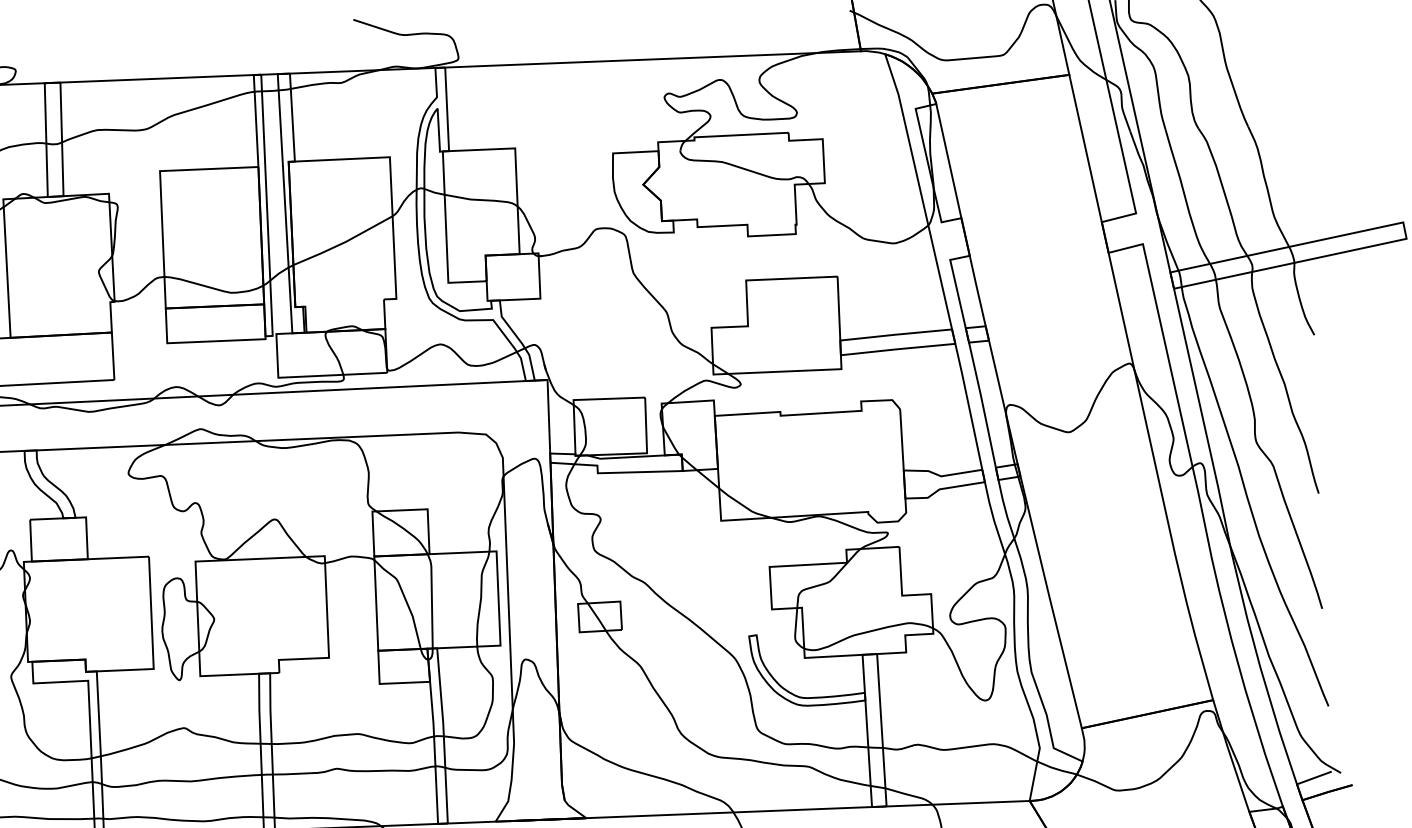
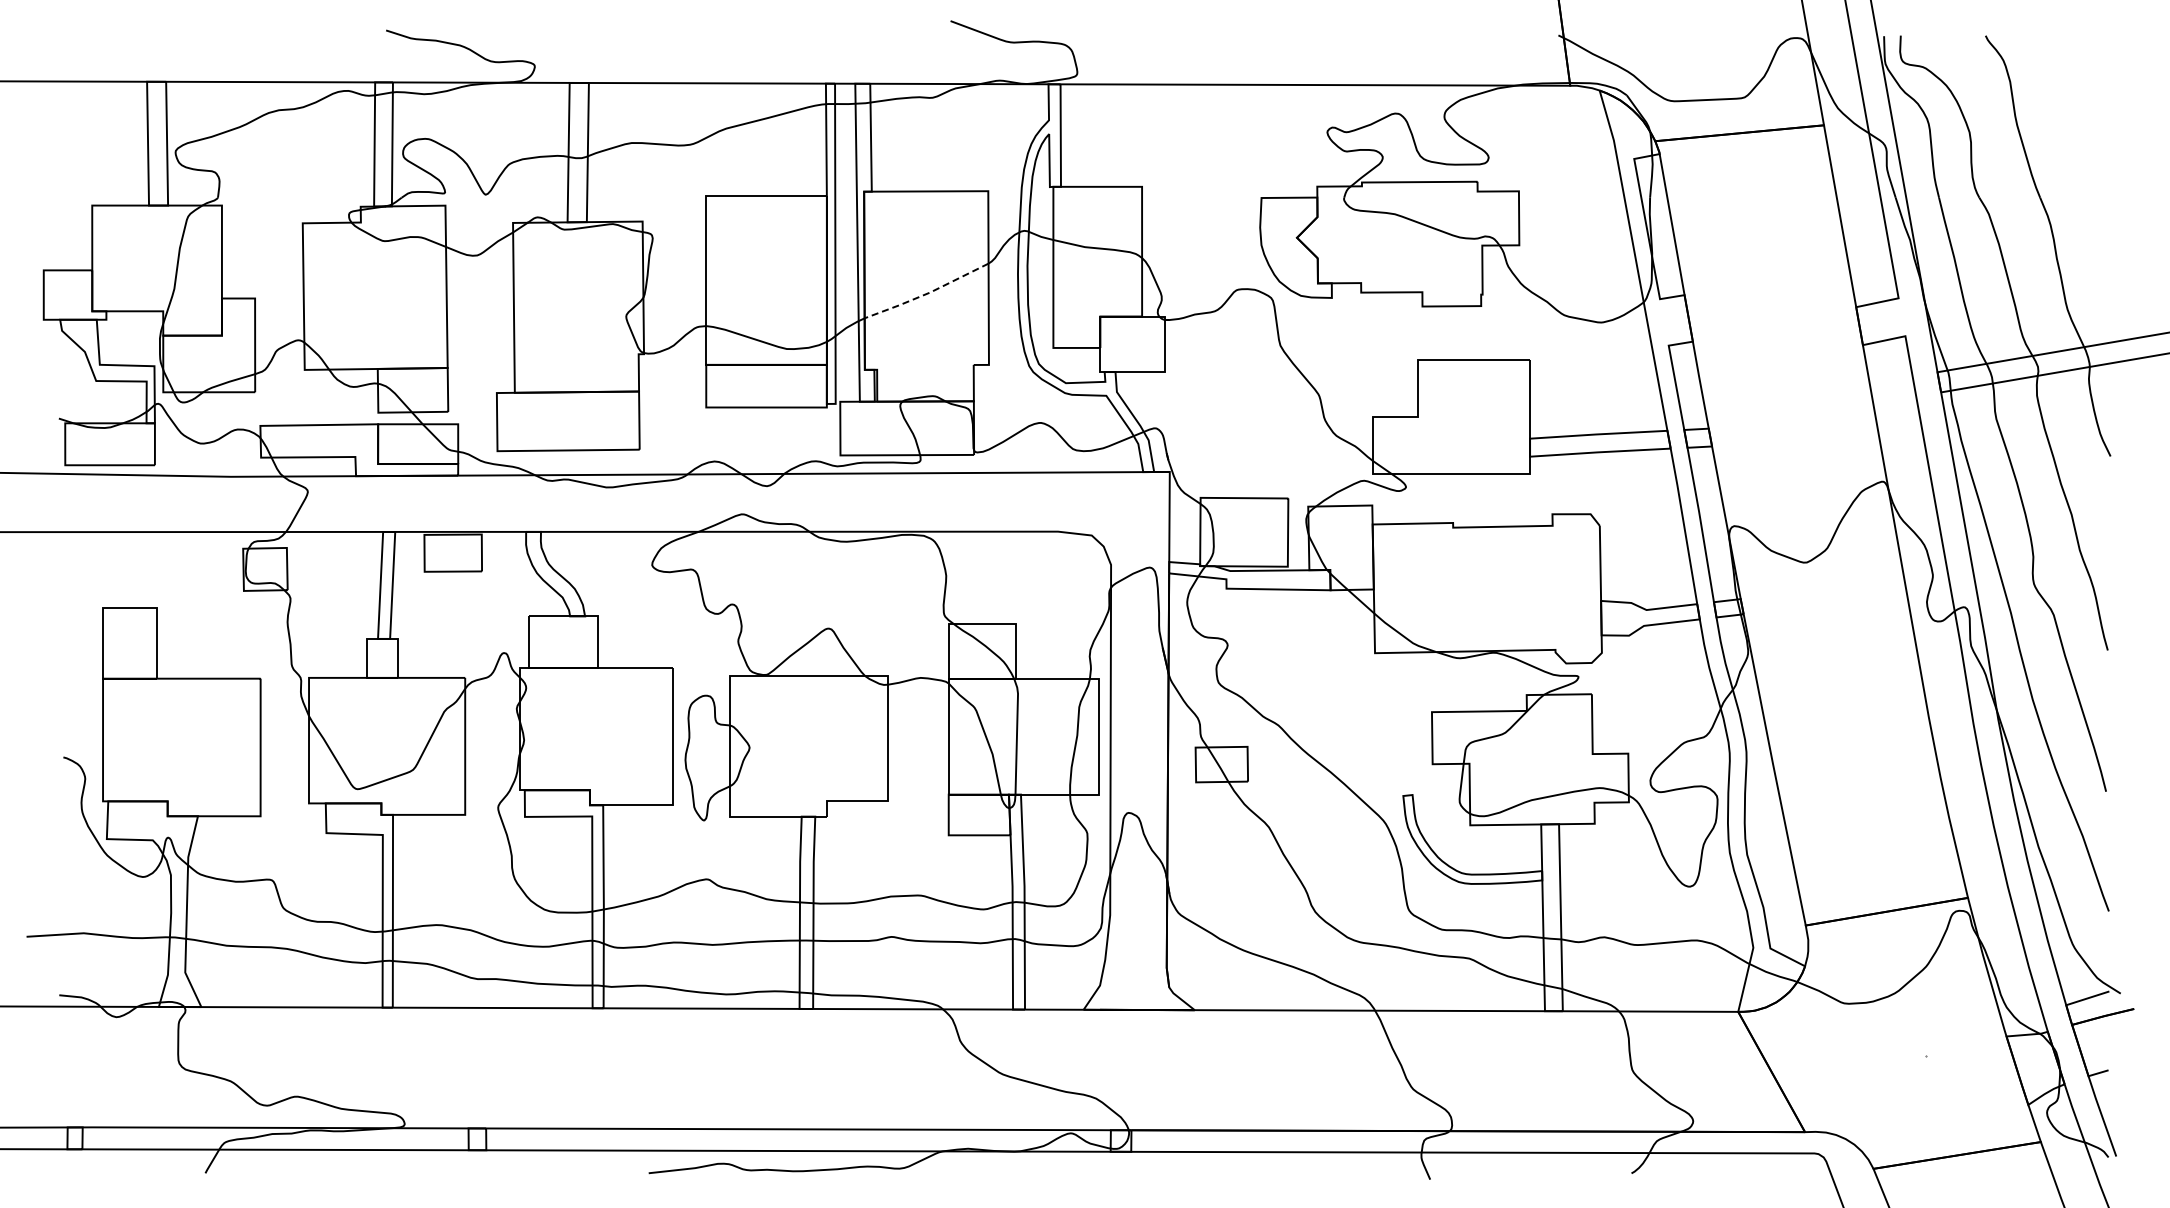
line: (343, 242) -> (927, 293), solid -> dashed

